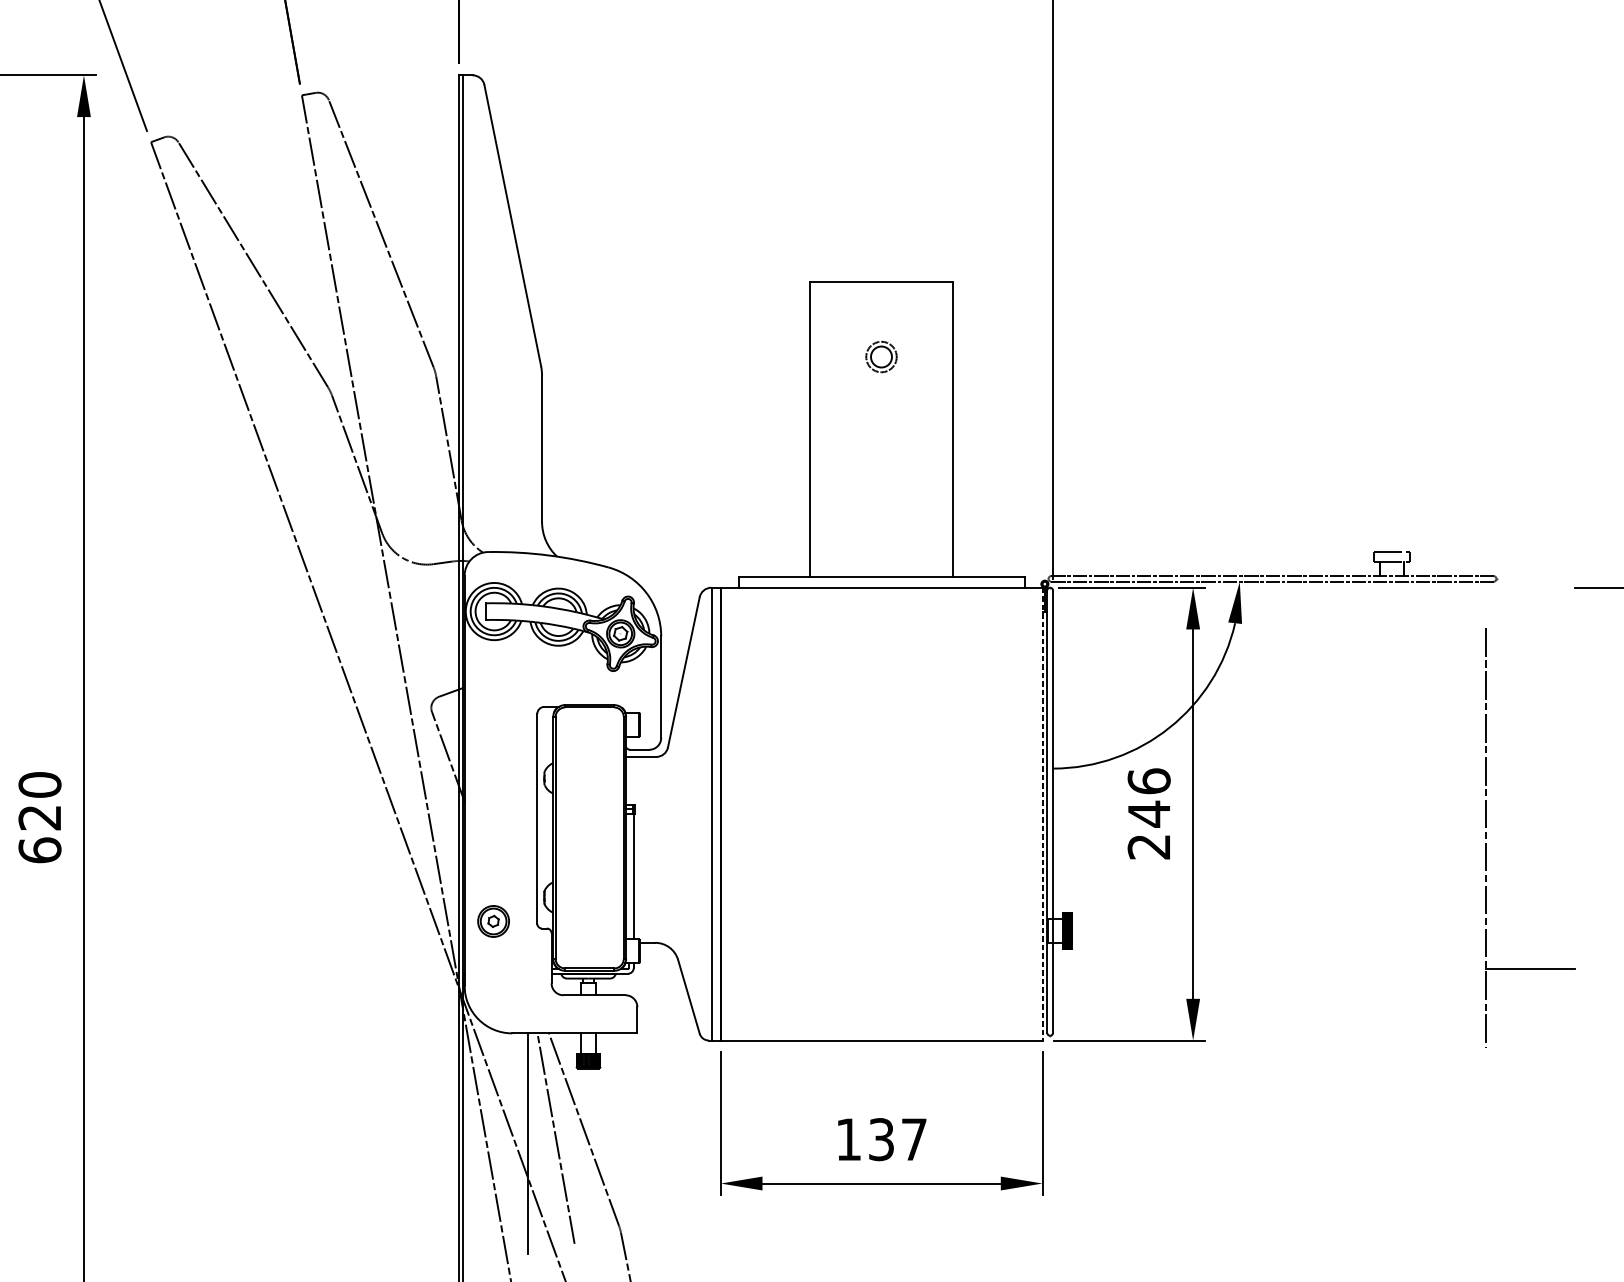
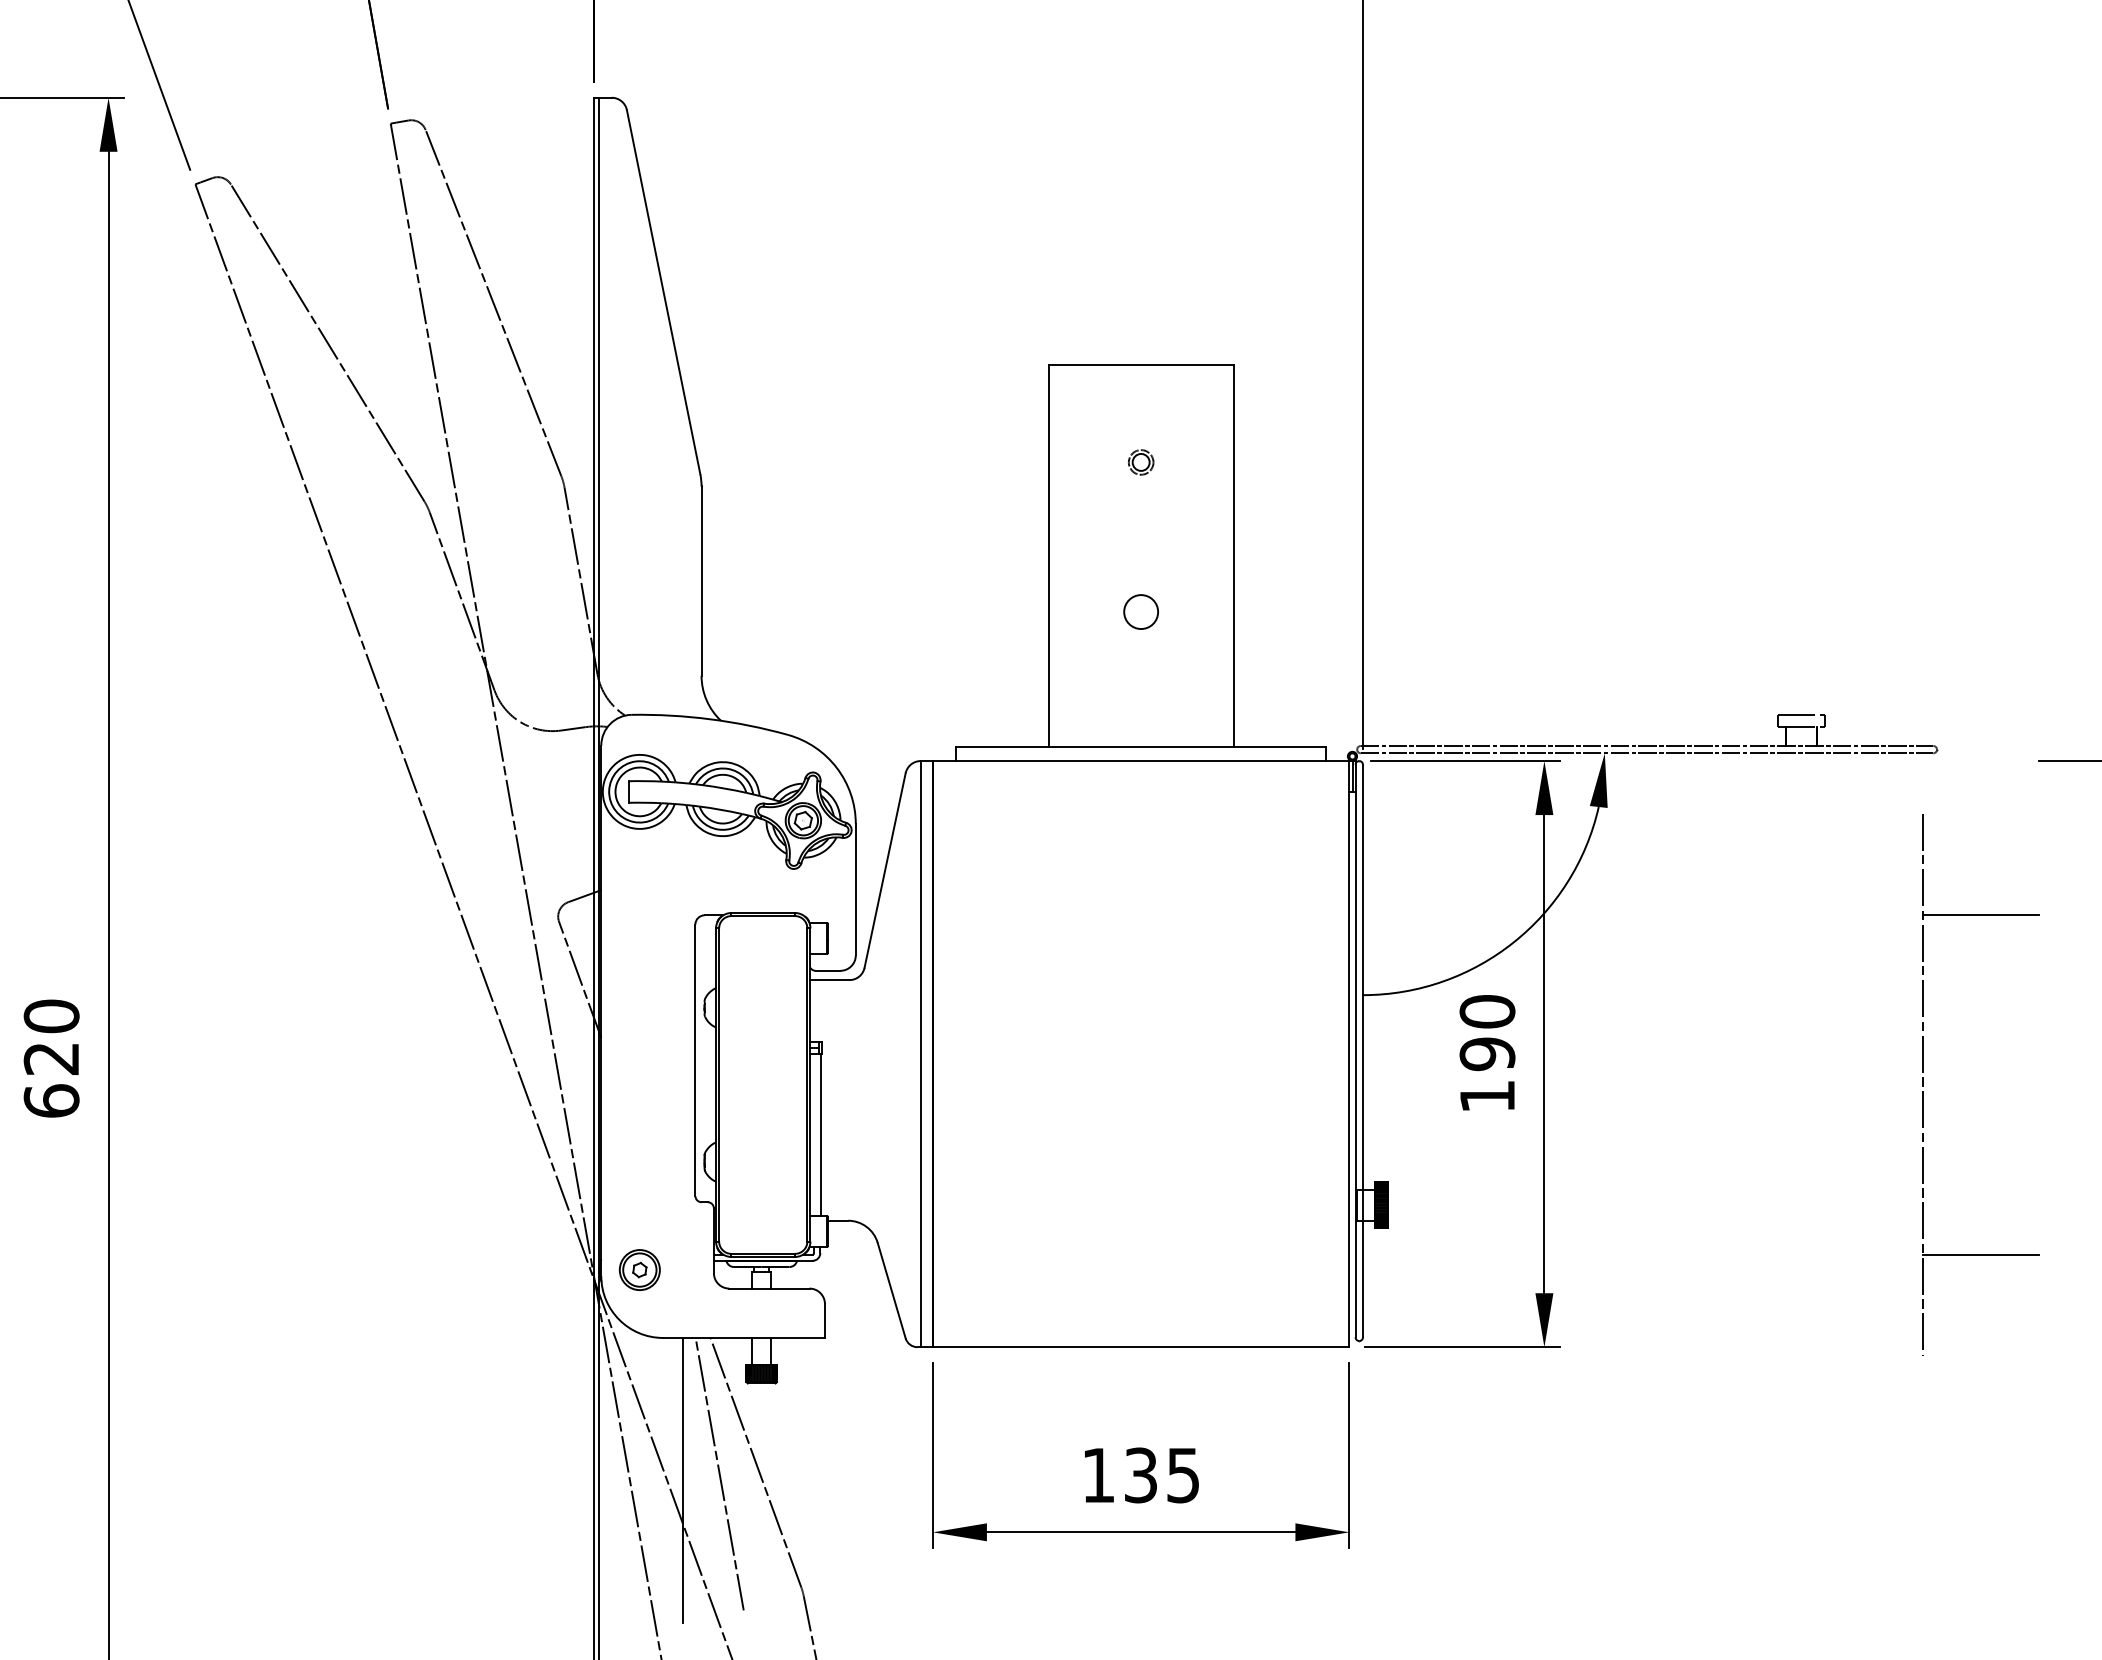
part: (881, 357) -> (1141, 462), size x0.62
circle: (881, 472) -> (1140, 611), added
line: (1530, 707) -> (1980, 915), added
text: (1149, 813) -> (1487, 1053), 246 -> 190
line: (1042, 814) -> (1349, 1054), dashed -> solid
part: (493, 921) -> (639, 1269), moved
text: (913, 1139) -> (1182, 1475), 137 -> 135

